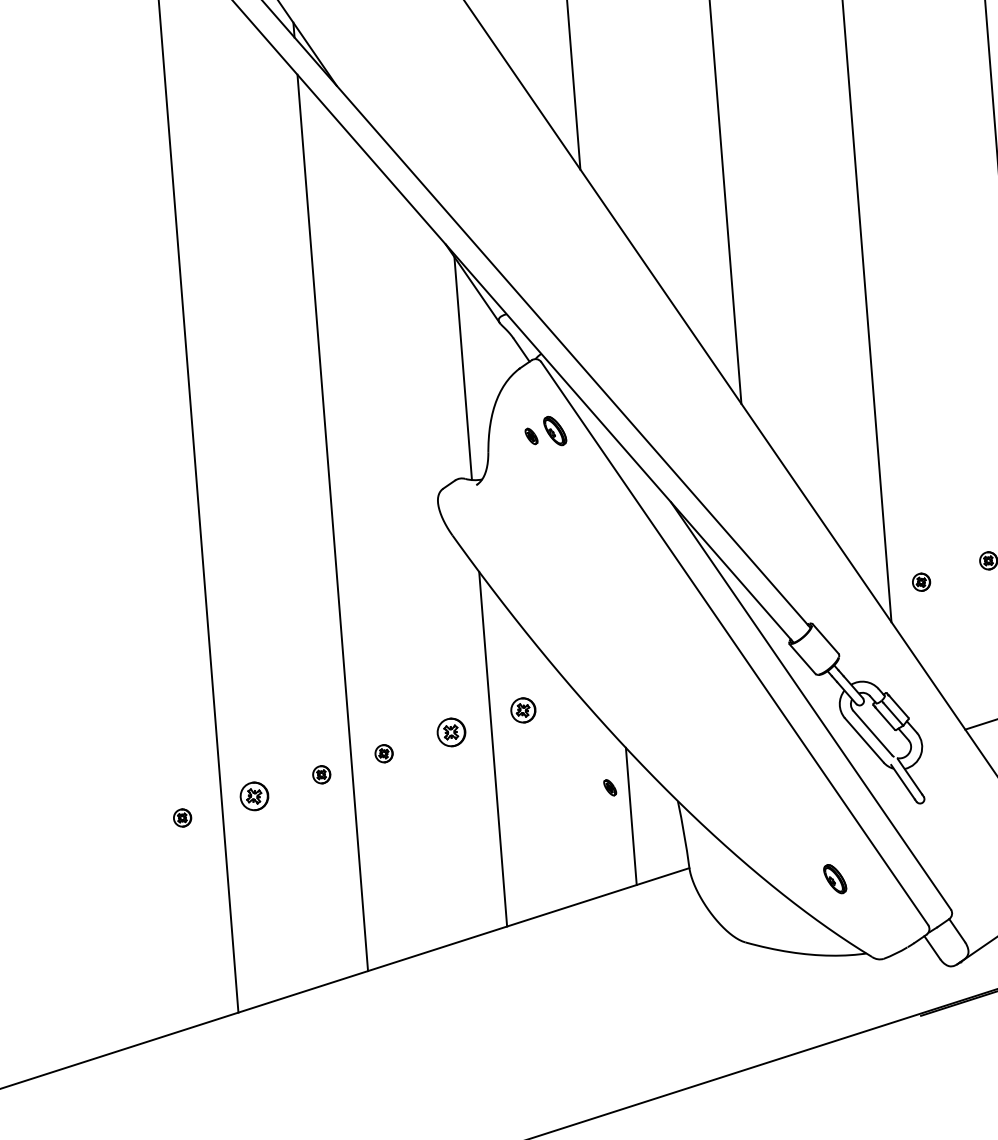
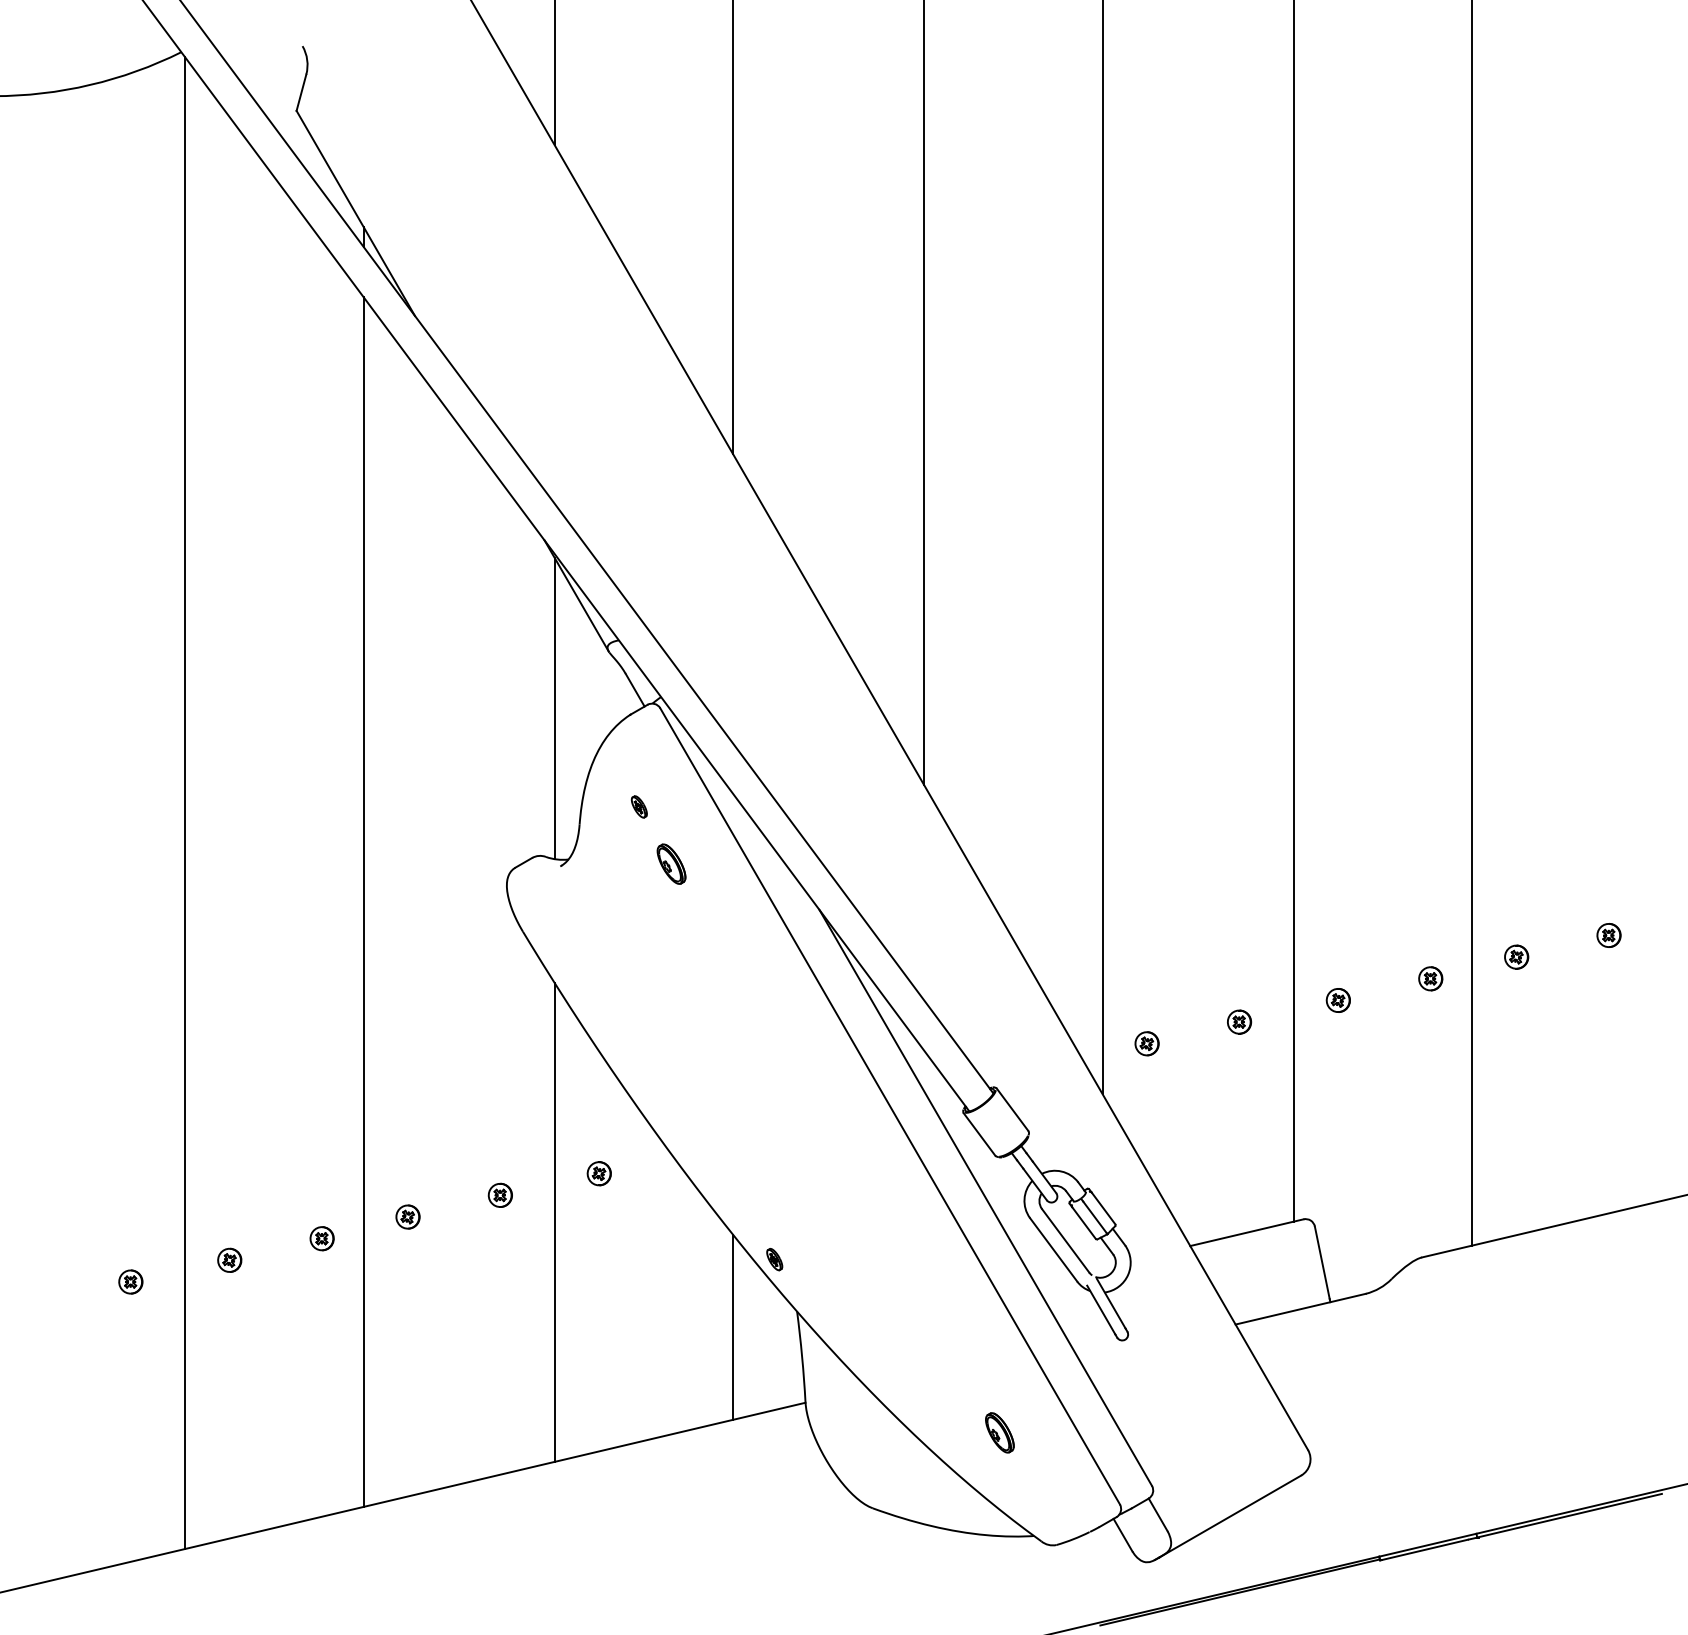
part: (555, 430) -> (671, 863), moved
part: (522, 710) -> (598, 1173), size x0.71
part: (450, 731) -> (499, 1194), size x0.62
part: (610, 787) -> (774, 1259), moved
part: (254, 795) -> (229, 1259), size x0.62

